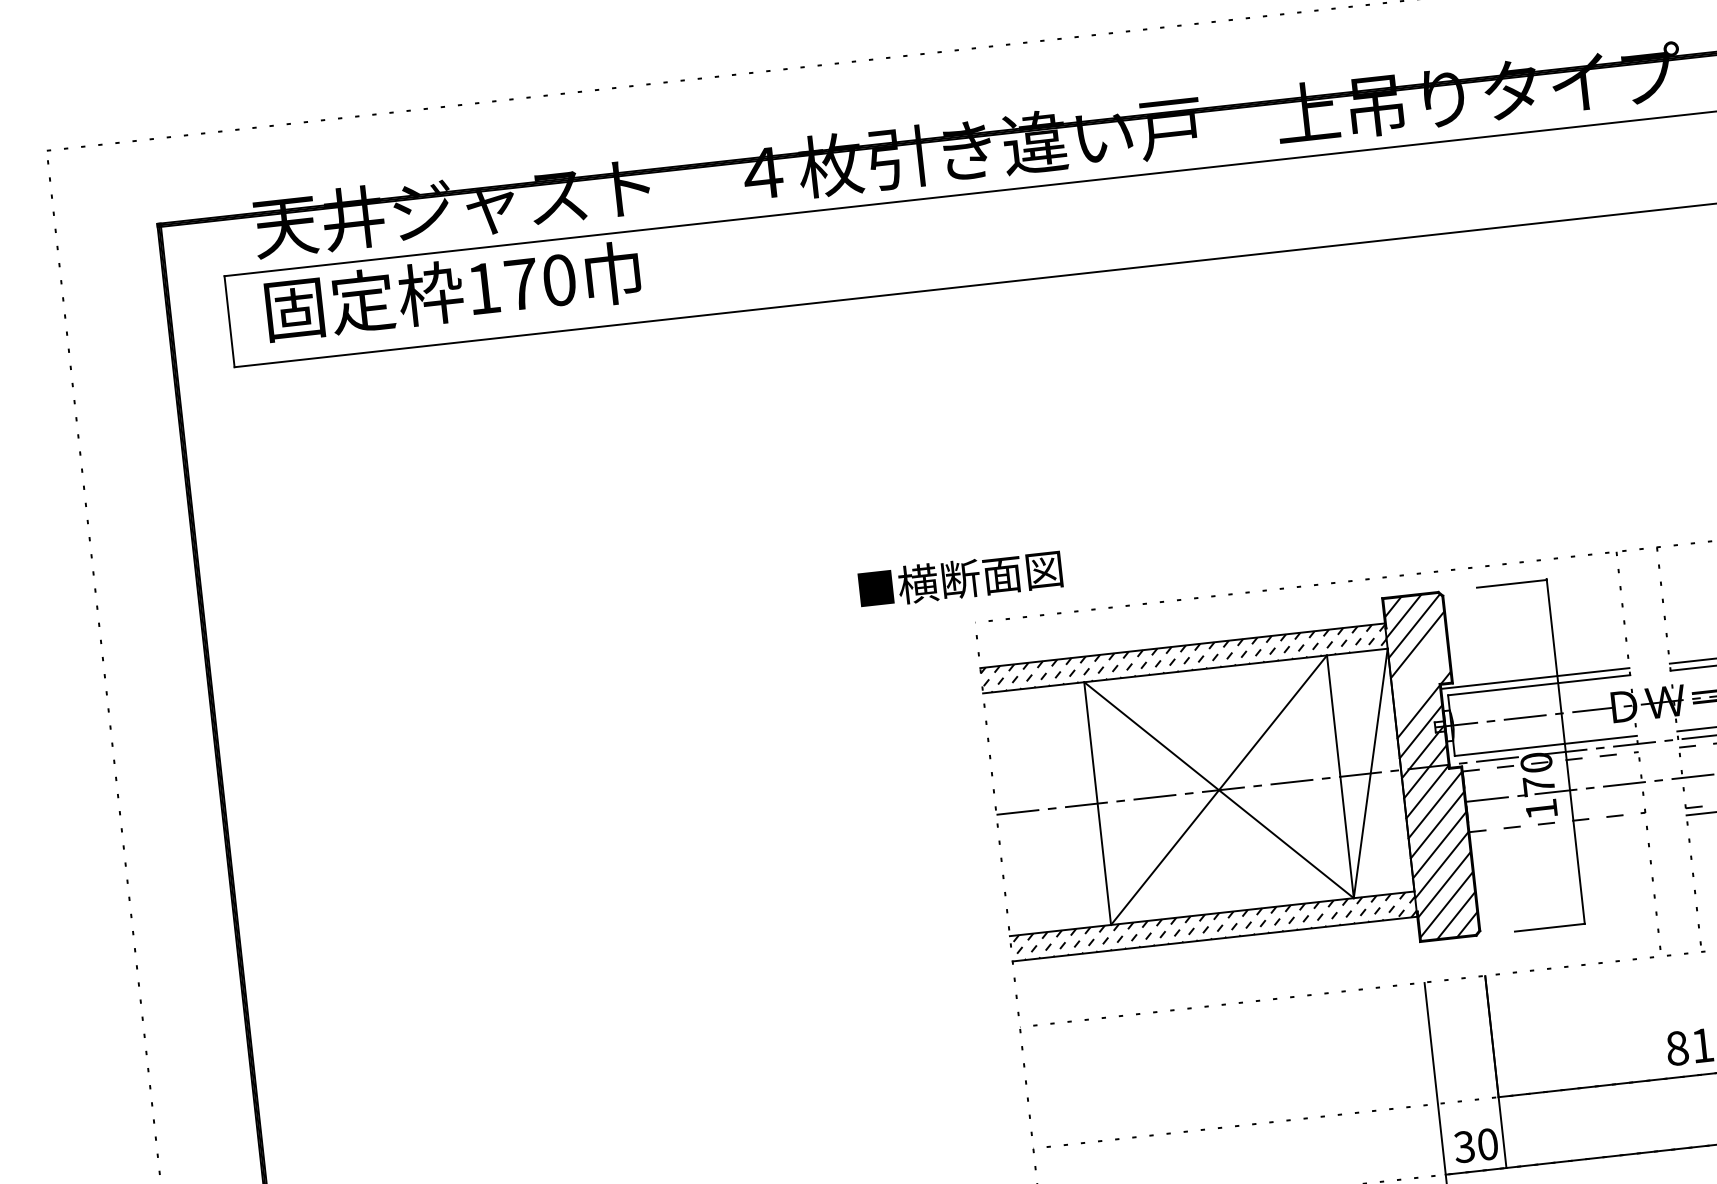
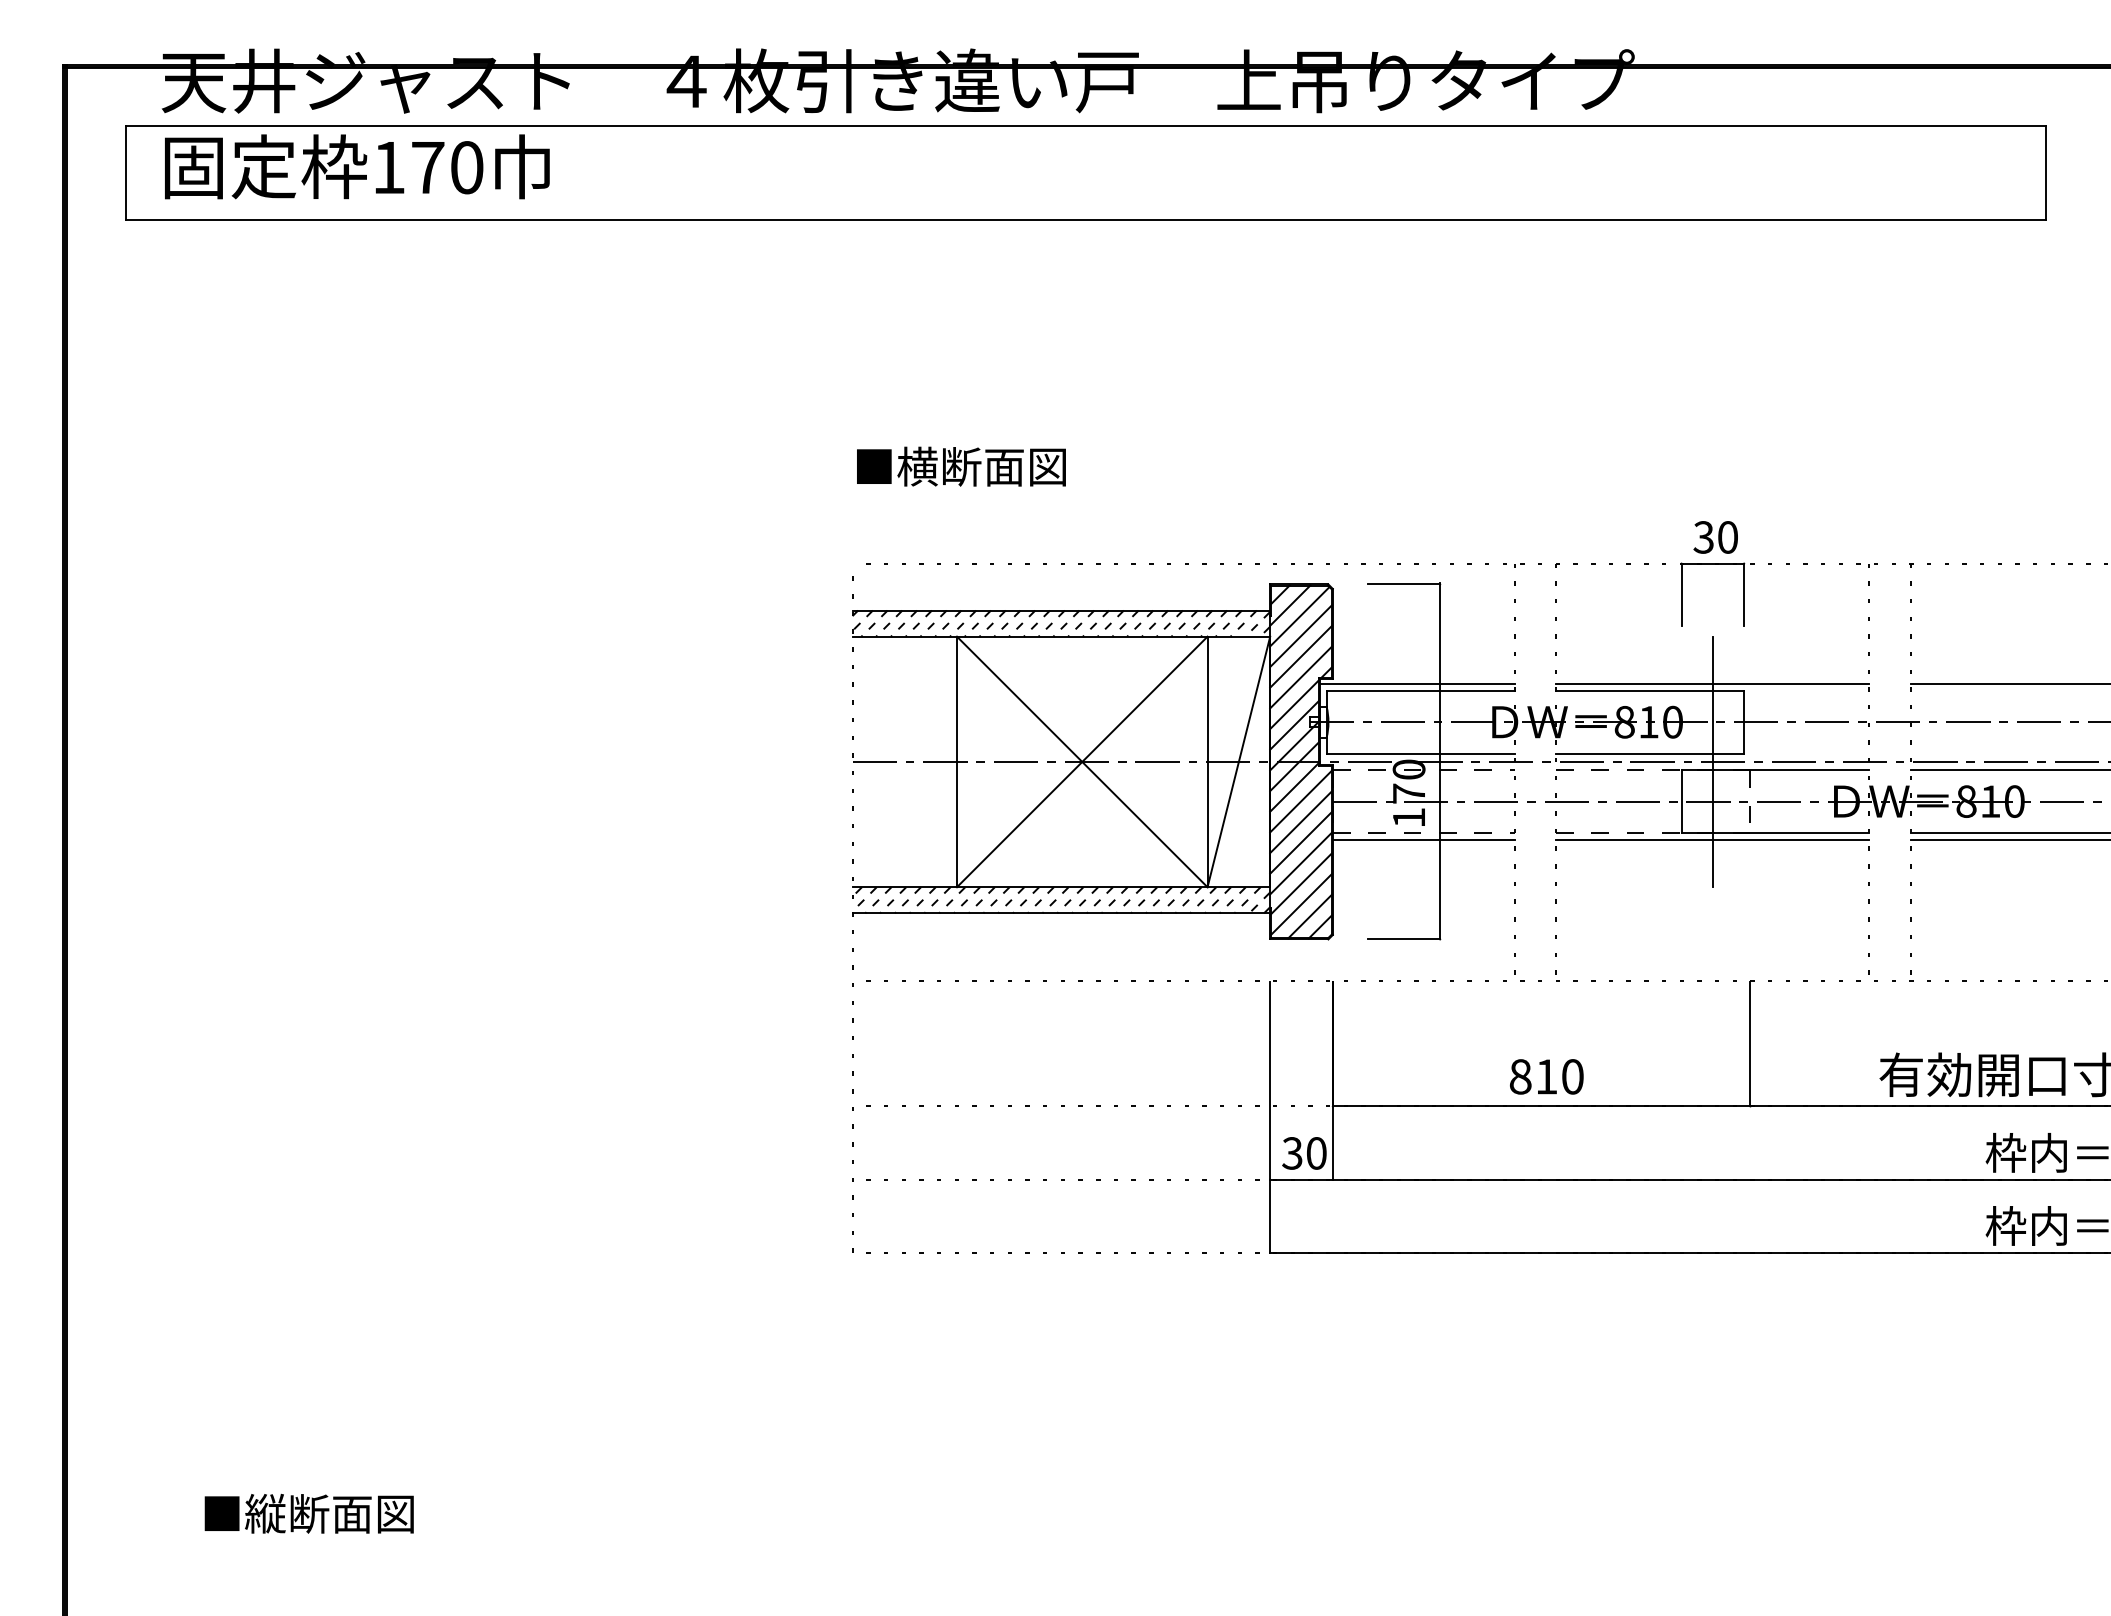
text: (960, 579) -> (961, 466), moved
line: (1419, 664) -> (1300, 656), added
line: (1421, 685) -> (1300, 677), added
line: (1558, 829) -> (1423, 840), added

